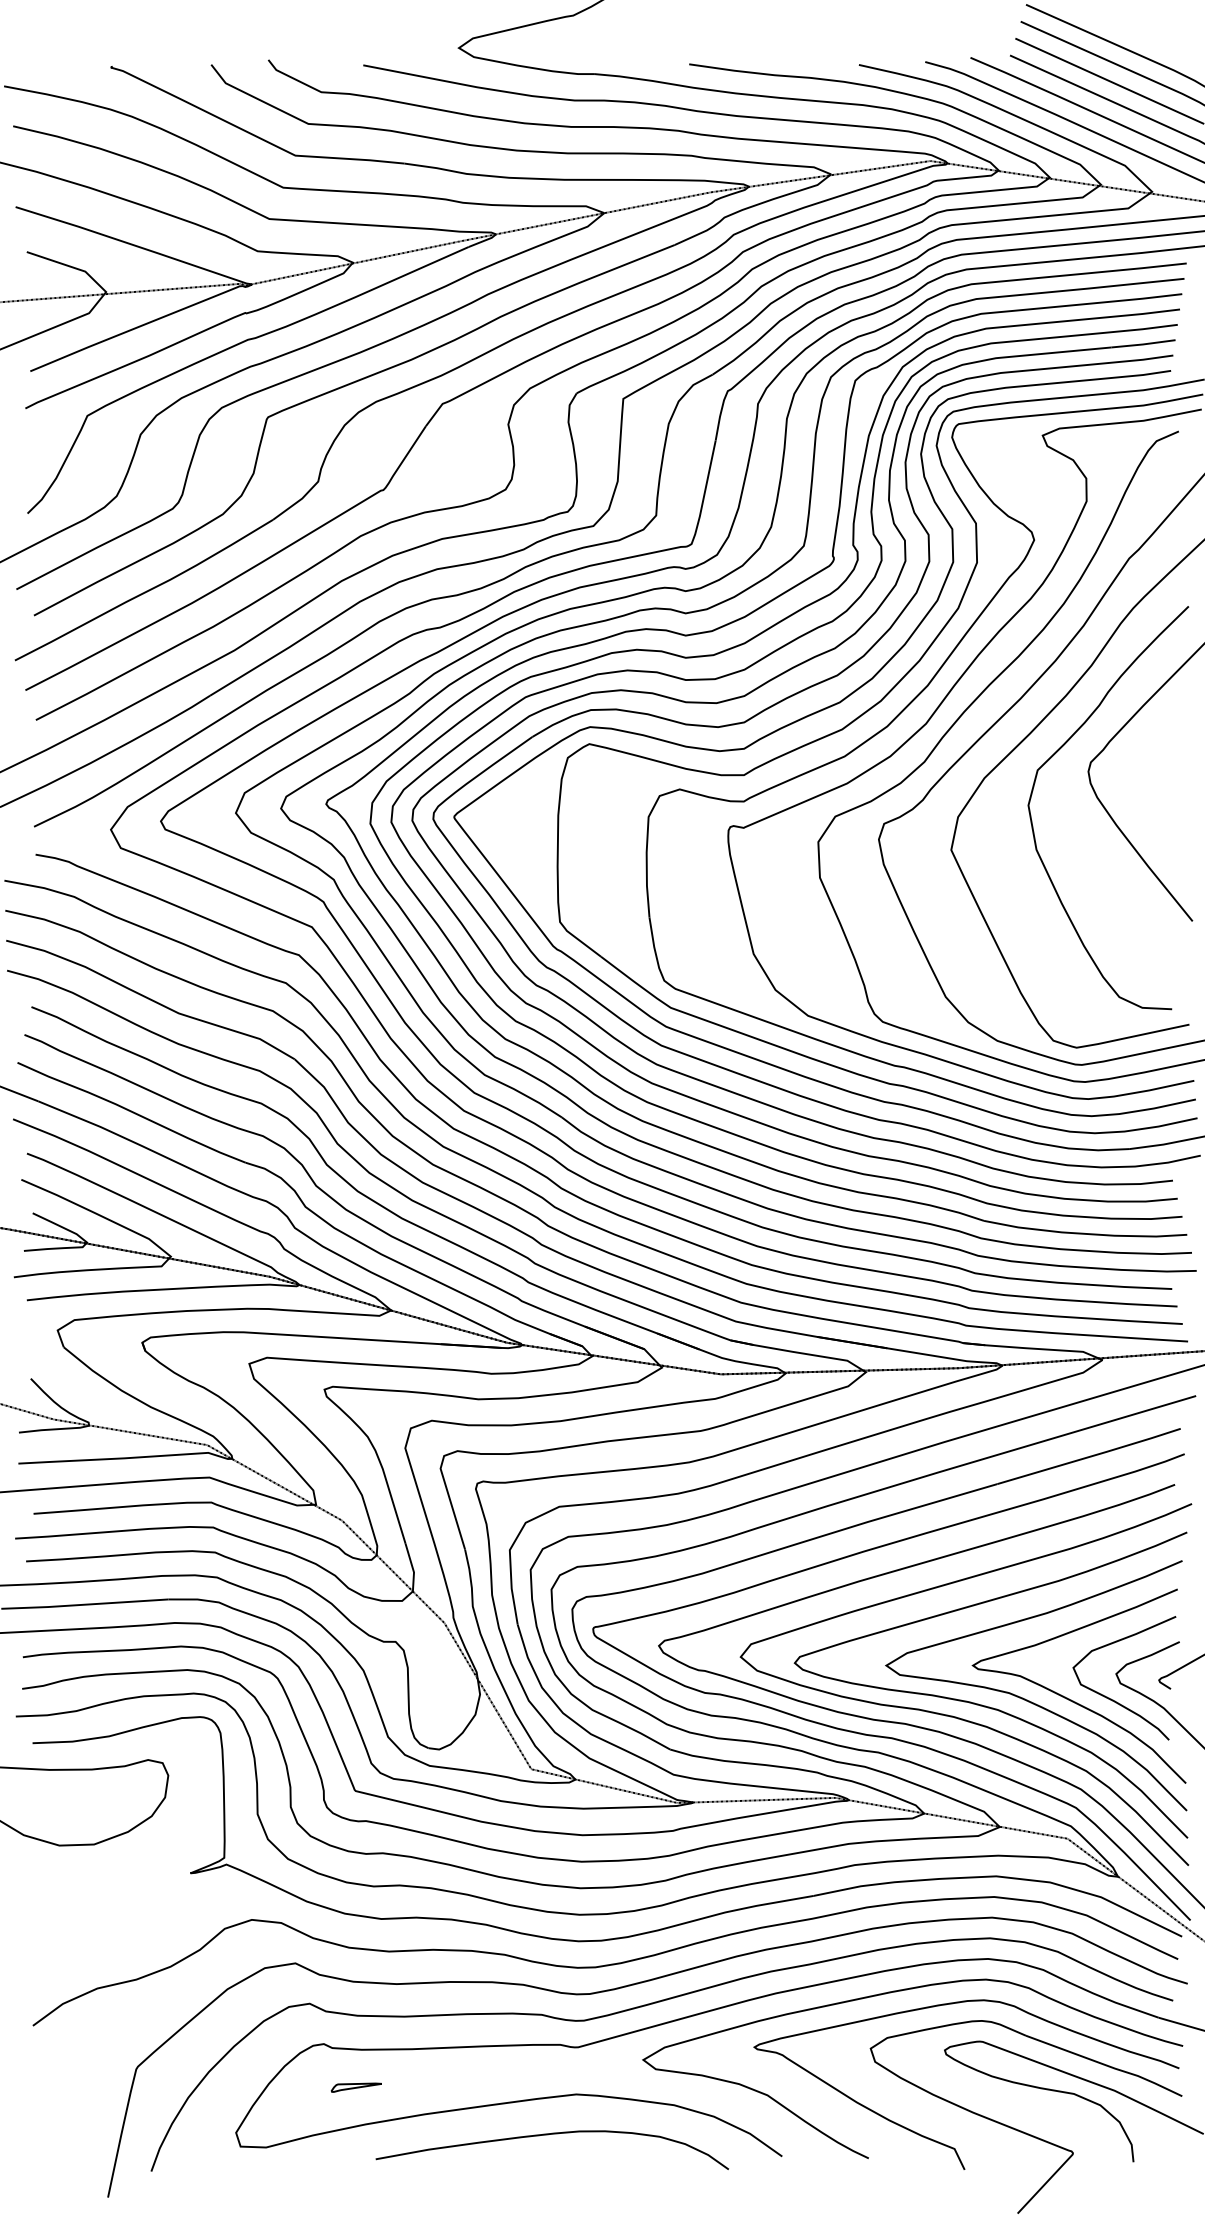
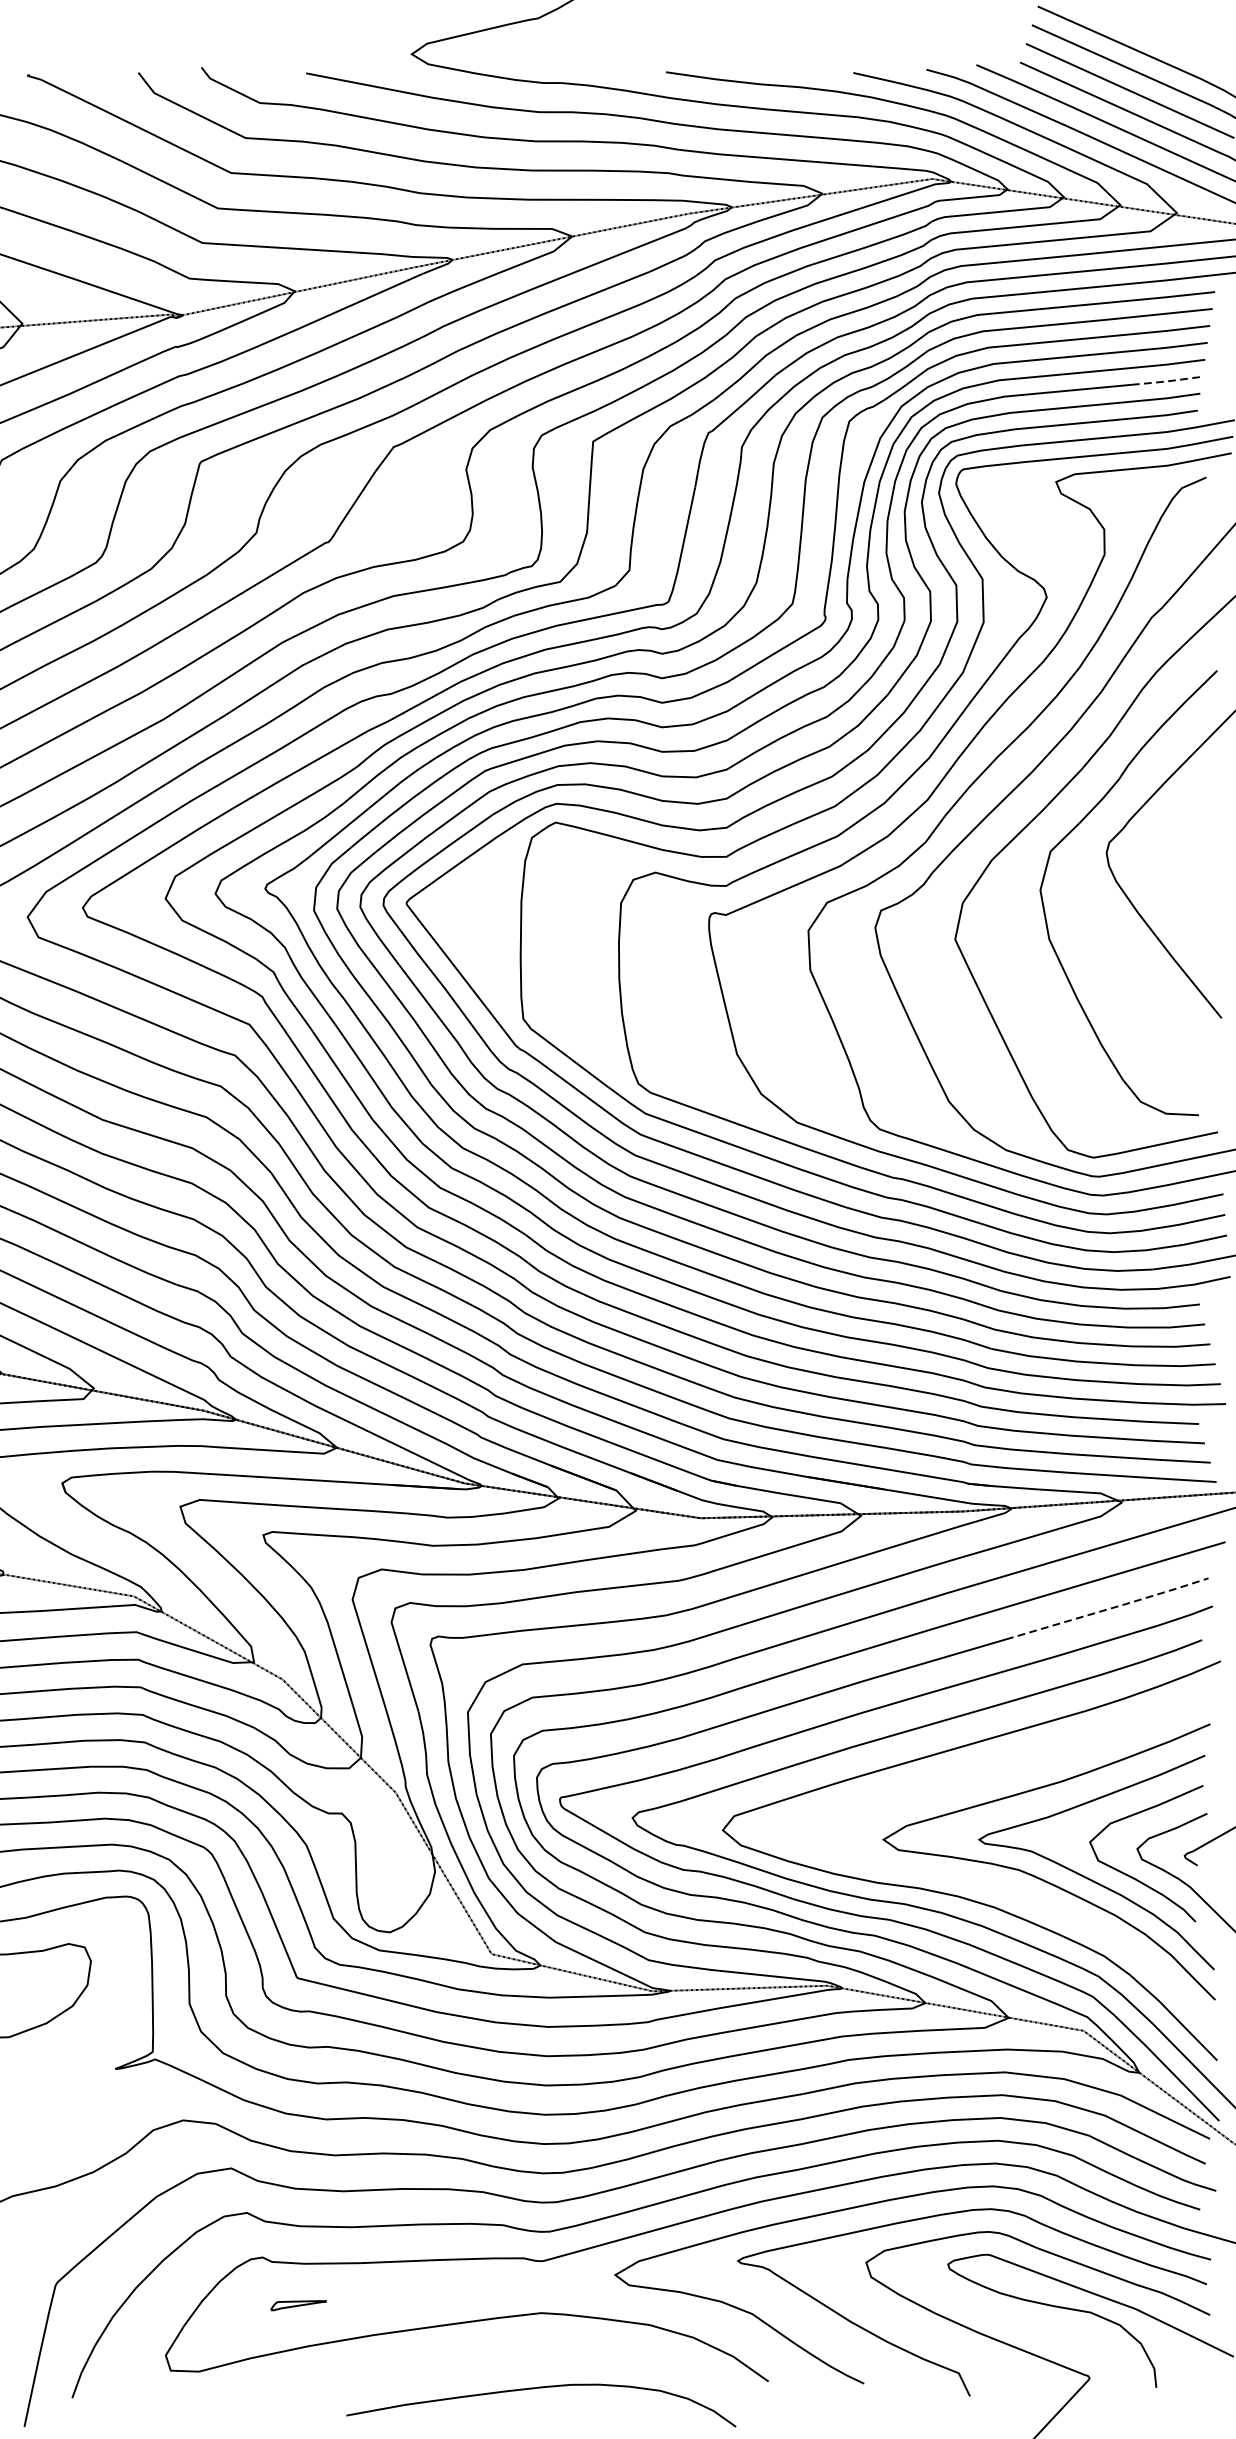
line: (1143, 344) -> (1167, 381), solid -> dashed
line: (1090, 1456) -> (1108, 1608), solid -> dashed
curve: (982, 1704) -> (989, 1882), removed
curve: (548, 2135) -> (537, 2389), moved

